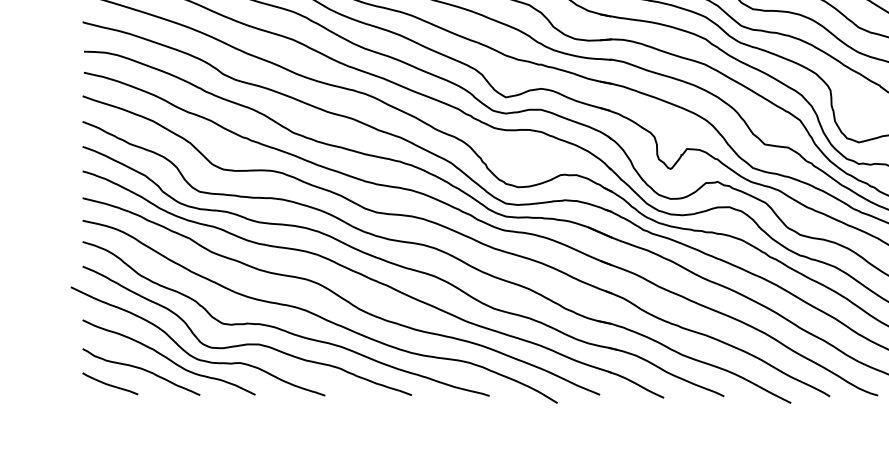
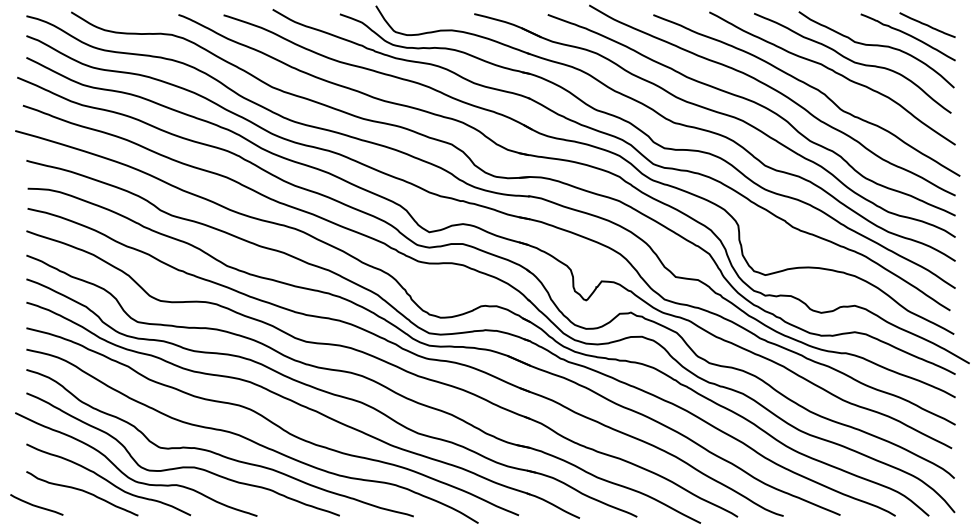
curve: (110, 384) -> (36, 505), moved

